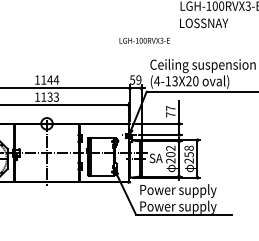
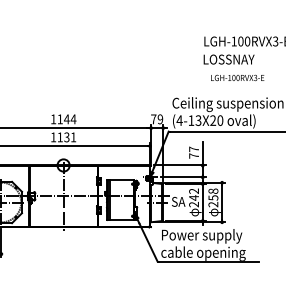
text: (144, 40) -> (237, 77), moved
text: (132, 80) -> (153, 119), 59 -> 79
text: (56, 97) -> (73, 137), 1133 -> 1131
text: (170, 154) -> (193, 197), 202 -> 242
text: (179, 207) -> (203, 253), Power supply -> cable opening

